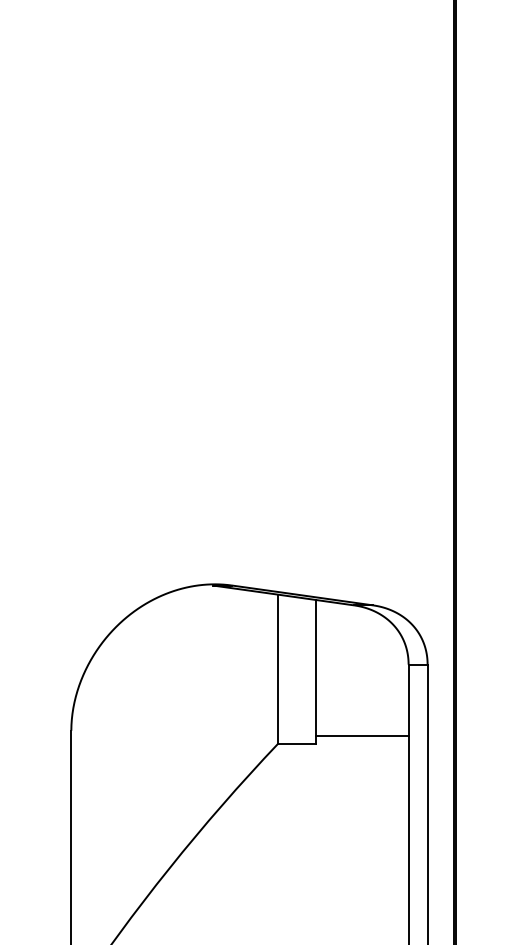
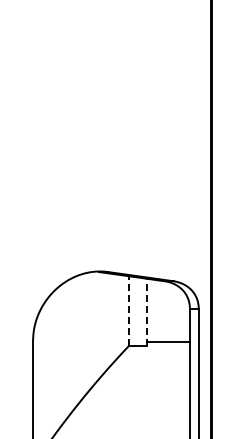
line: (278, 668) -> (129, 310), solid -> dashed
line: (315, 670) -> (146, 311), solid -> dashed

